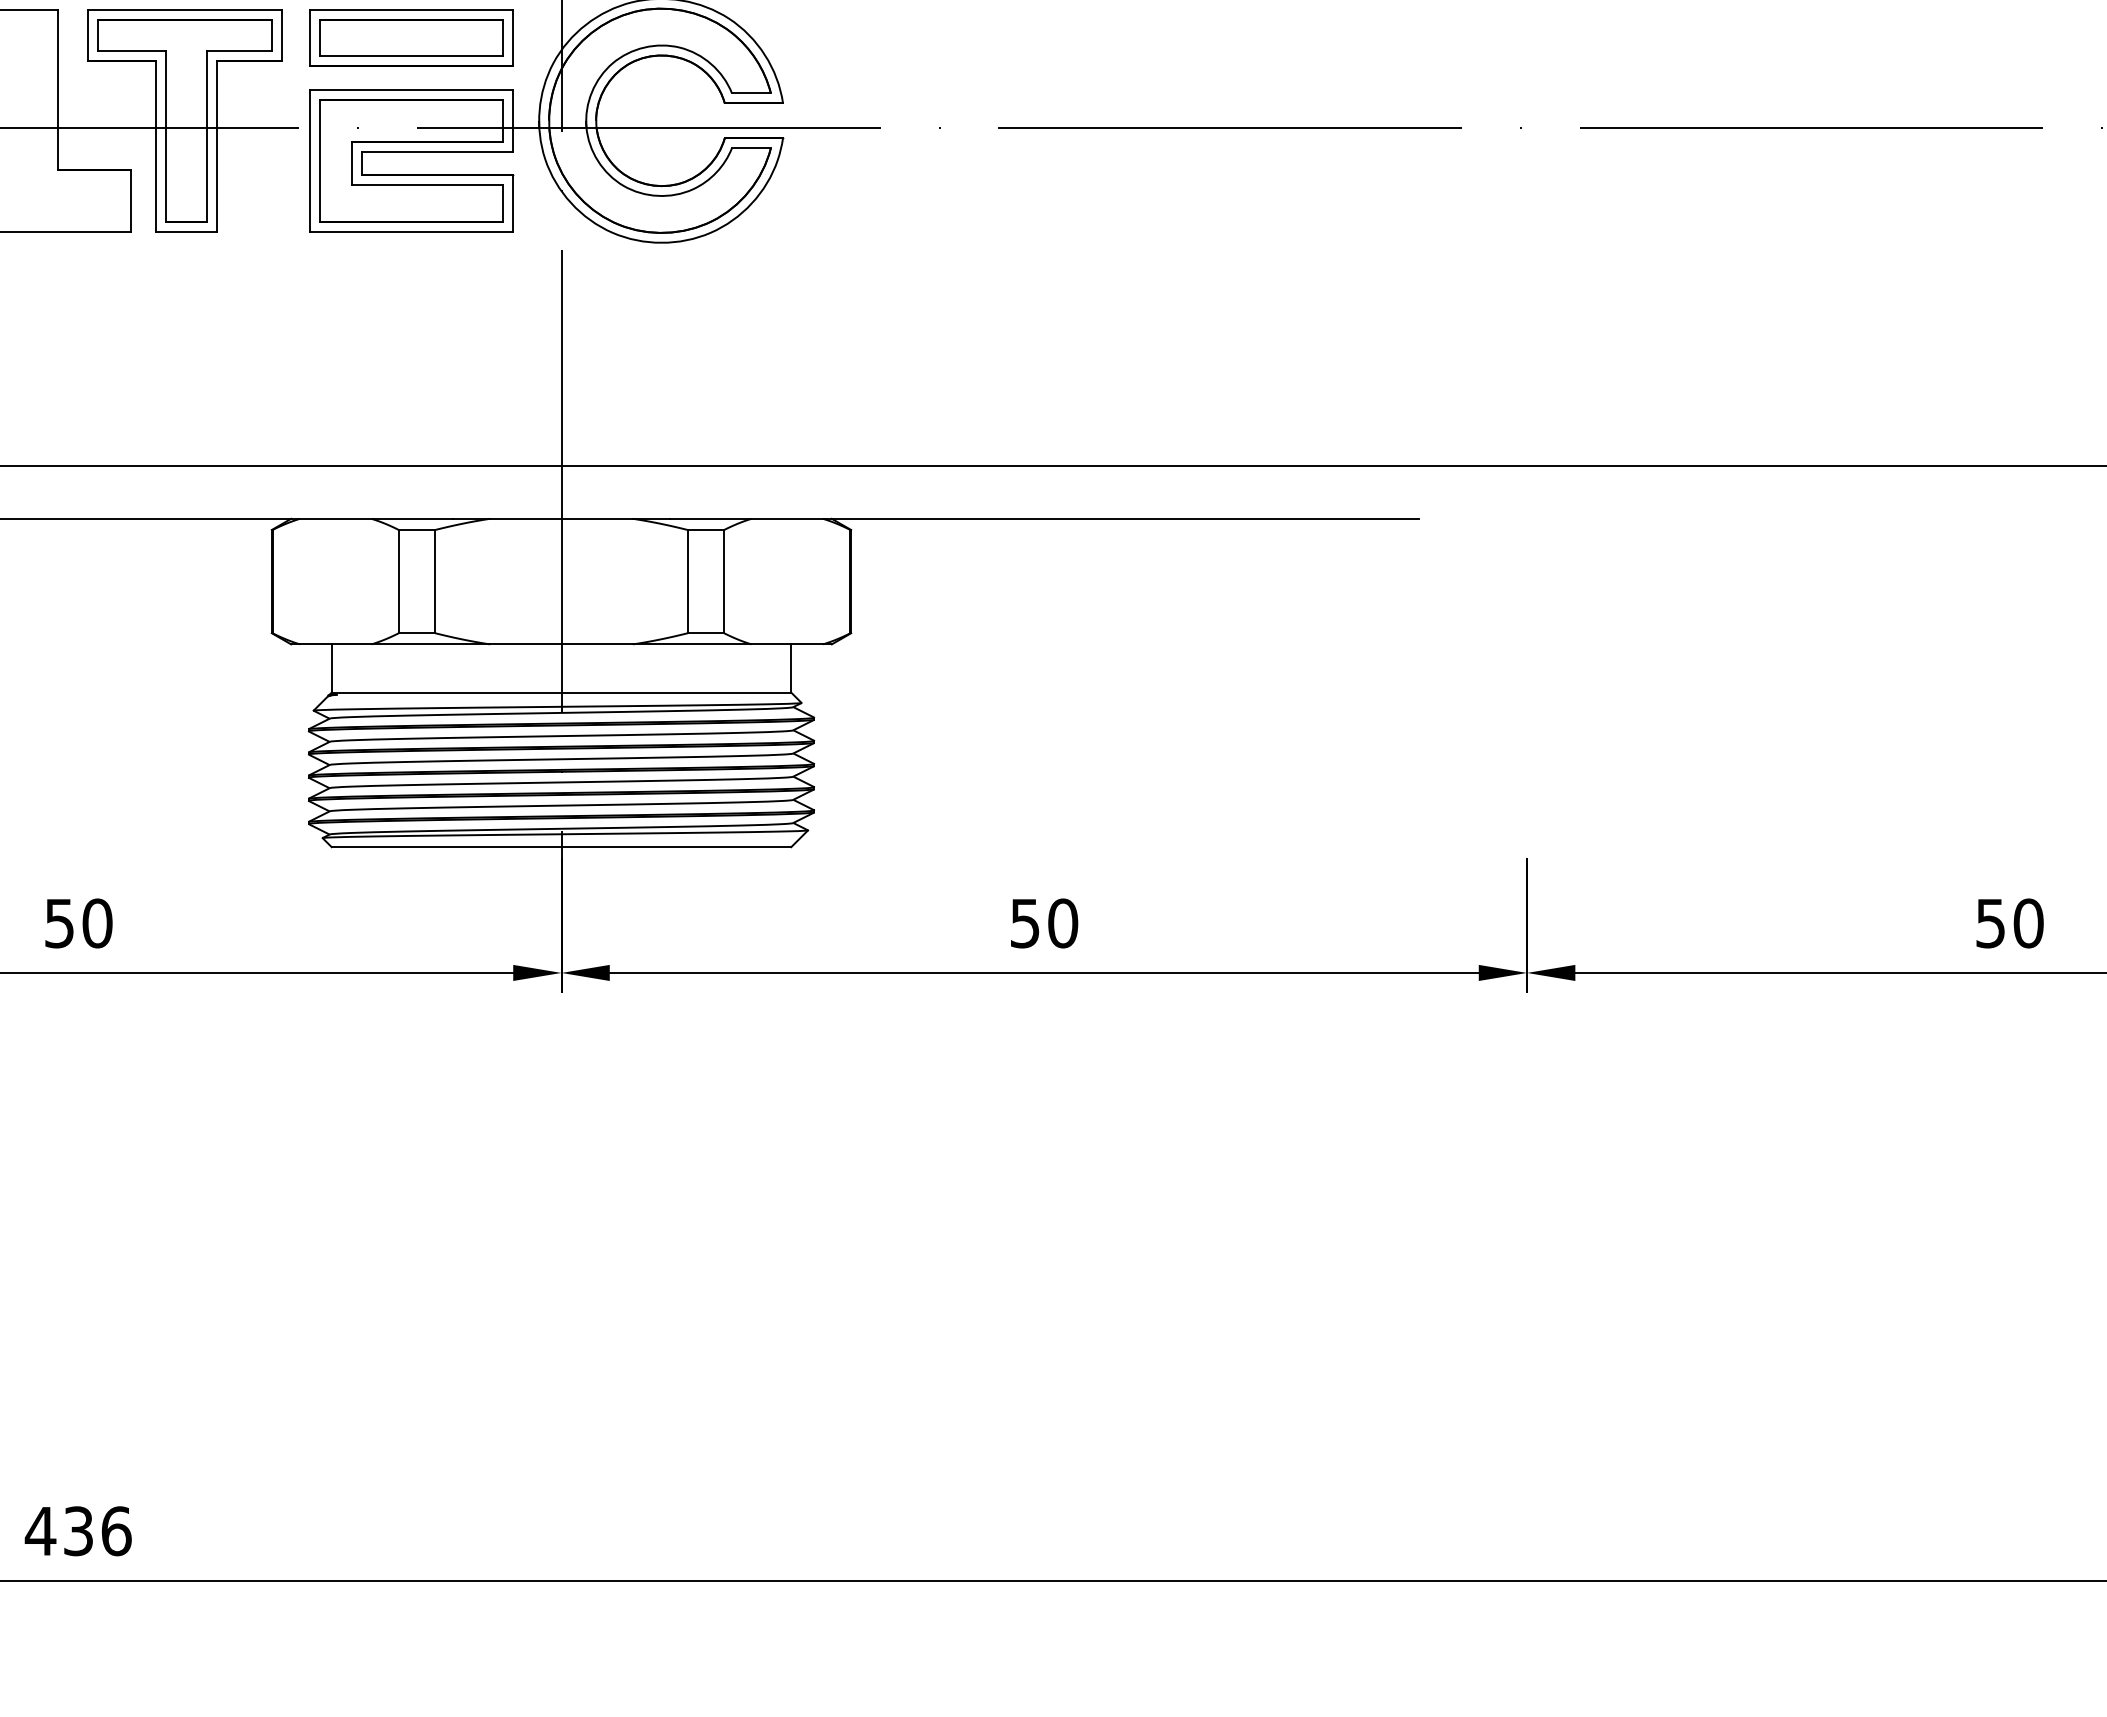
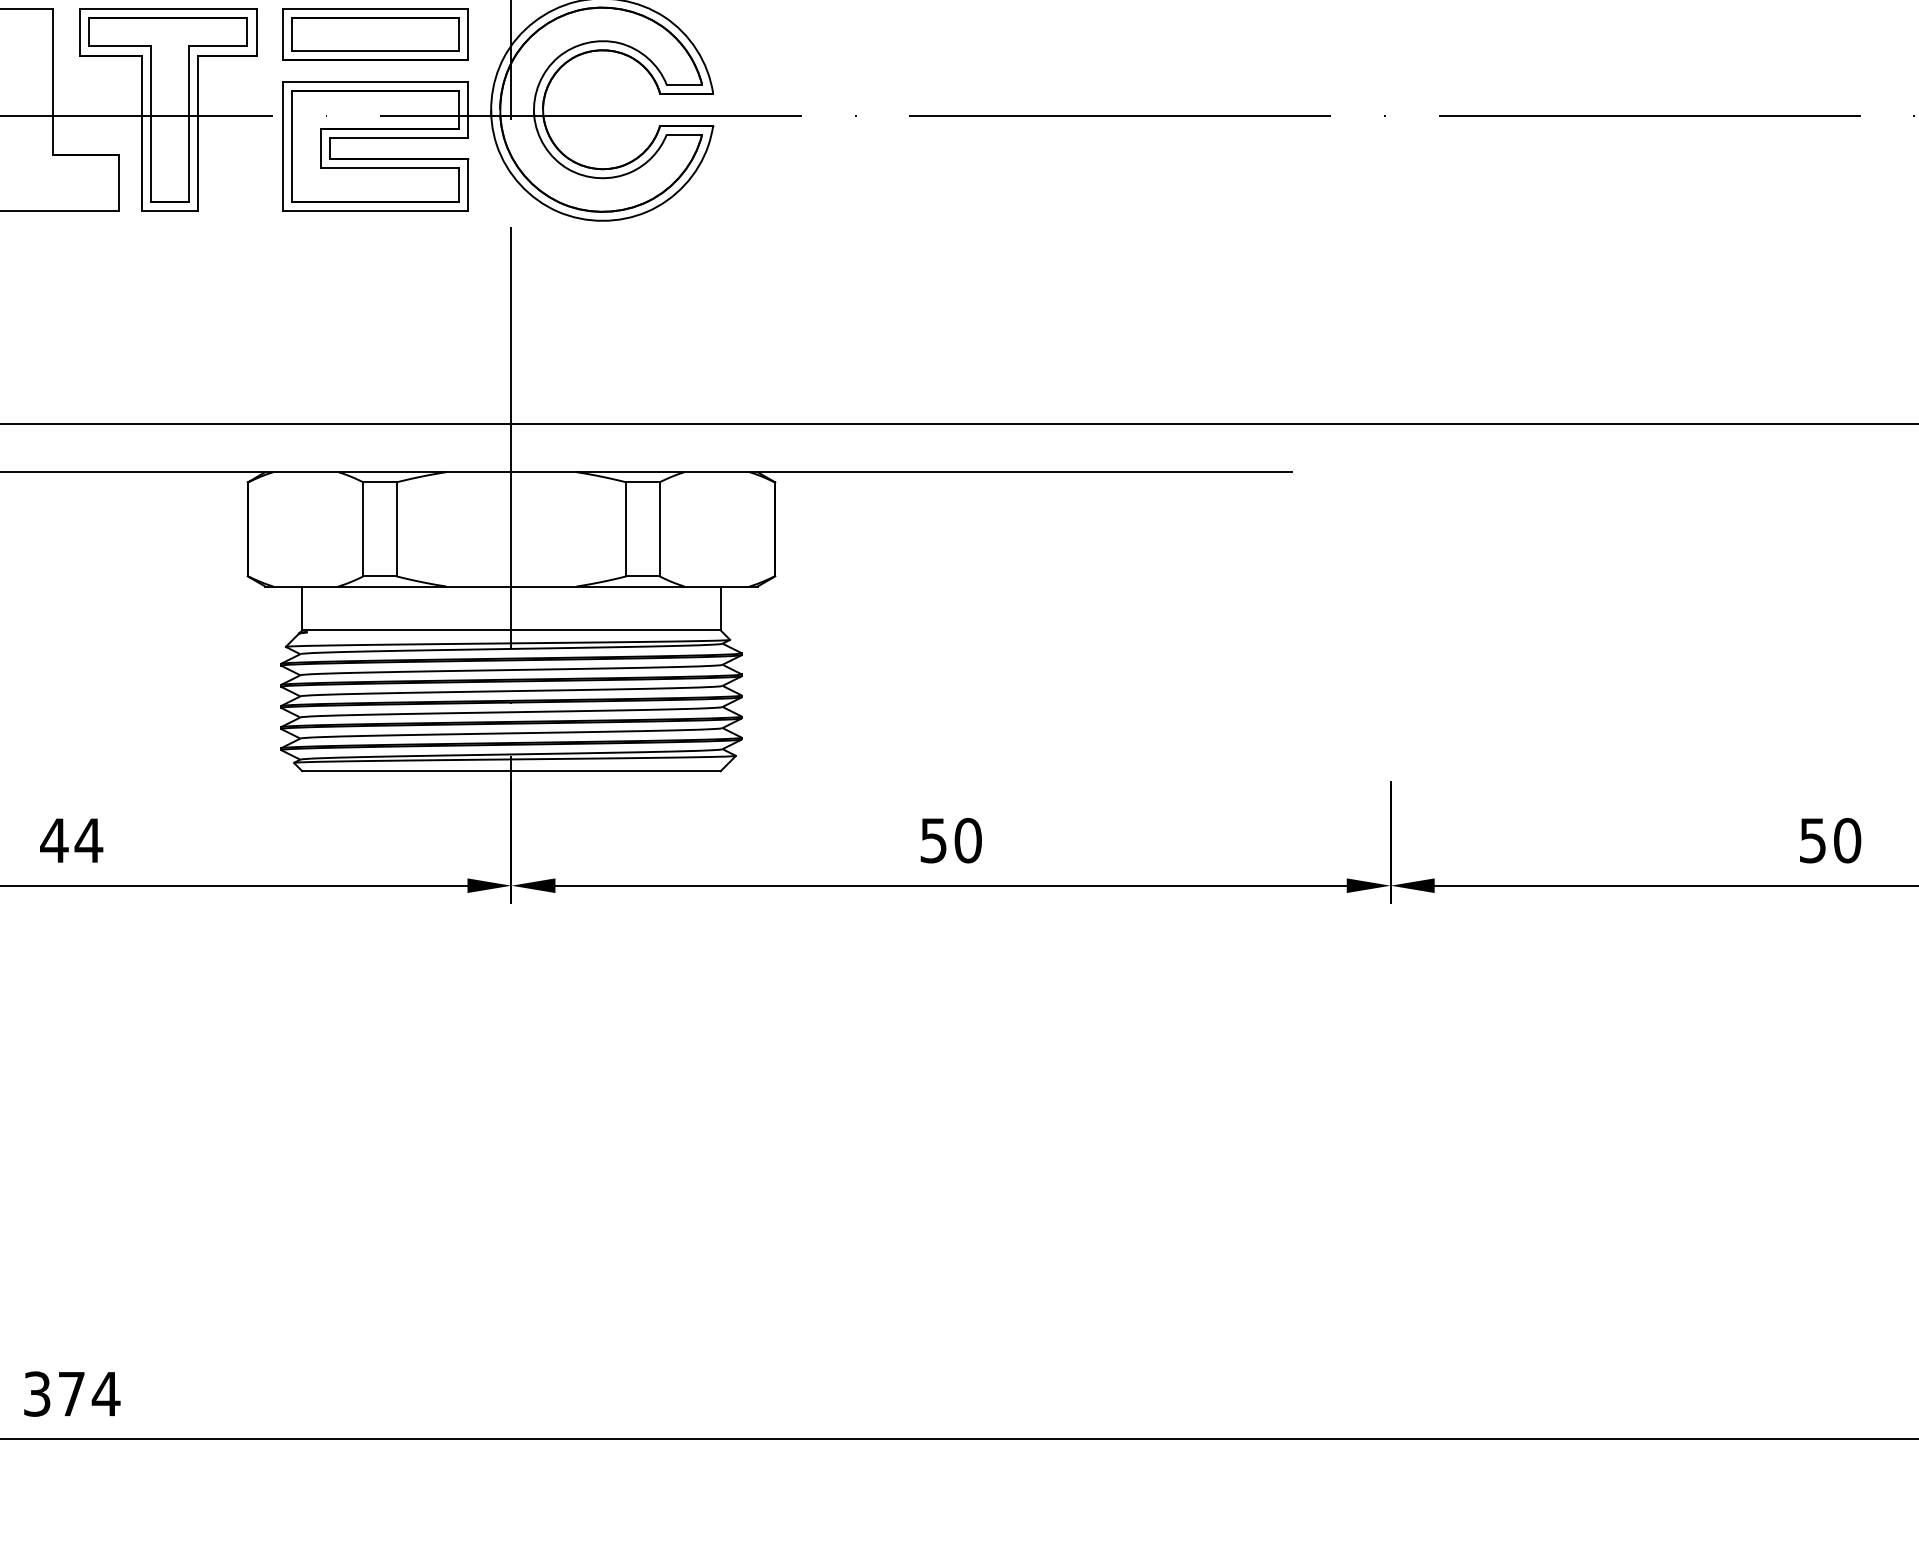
text: (78, 923) -> (71, 840), 50 -> 44
text: (78, 1531) -> (71, 1394), 436 -> 374

